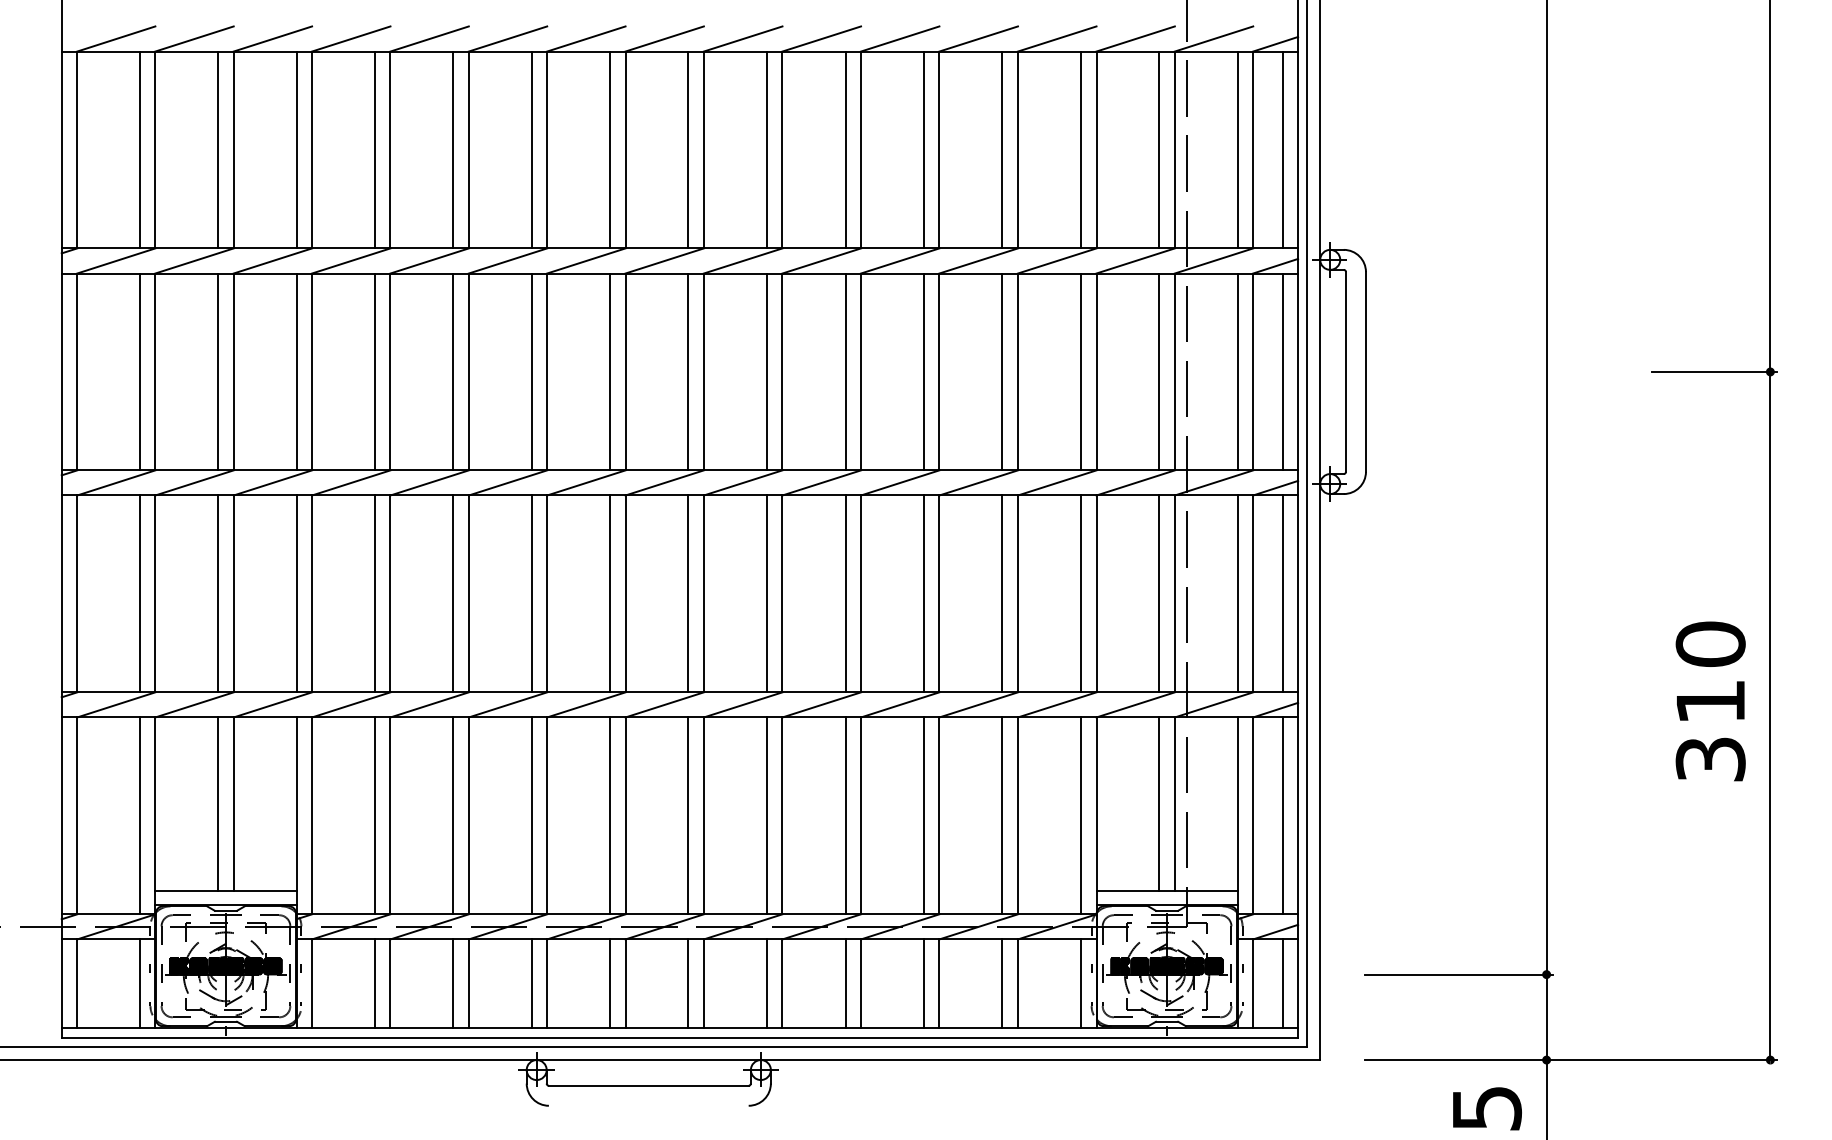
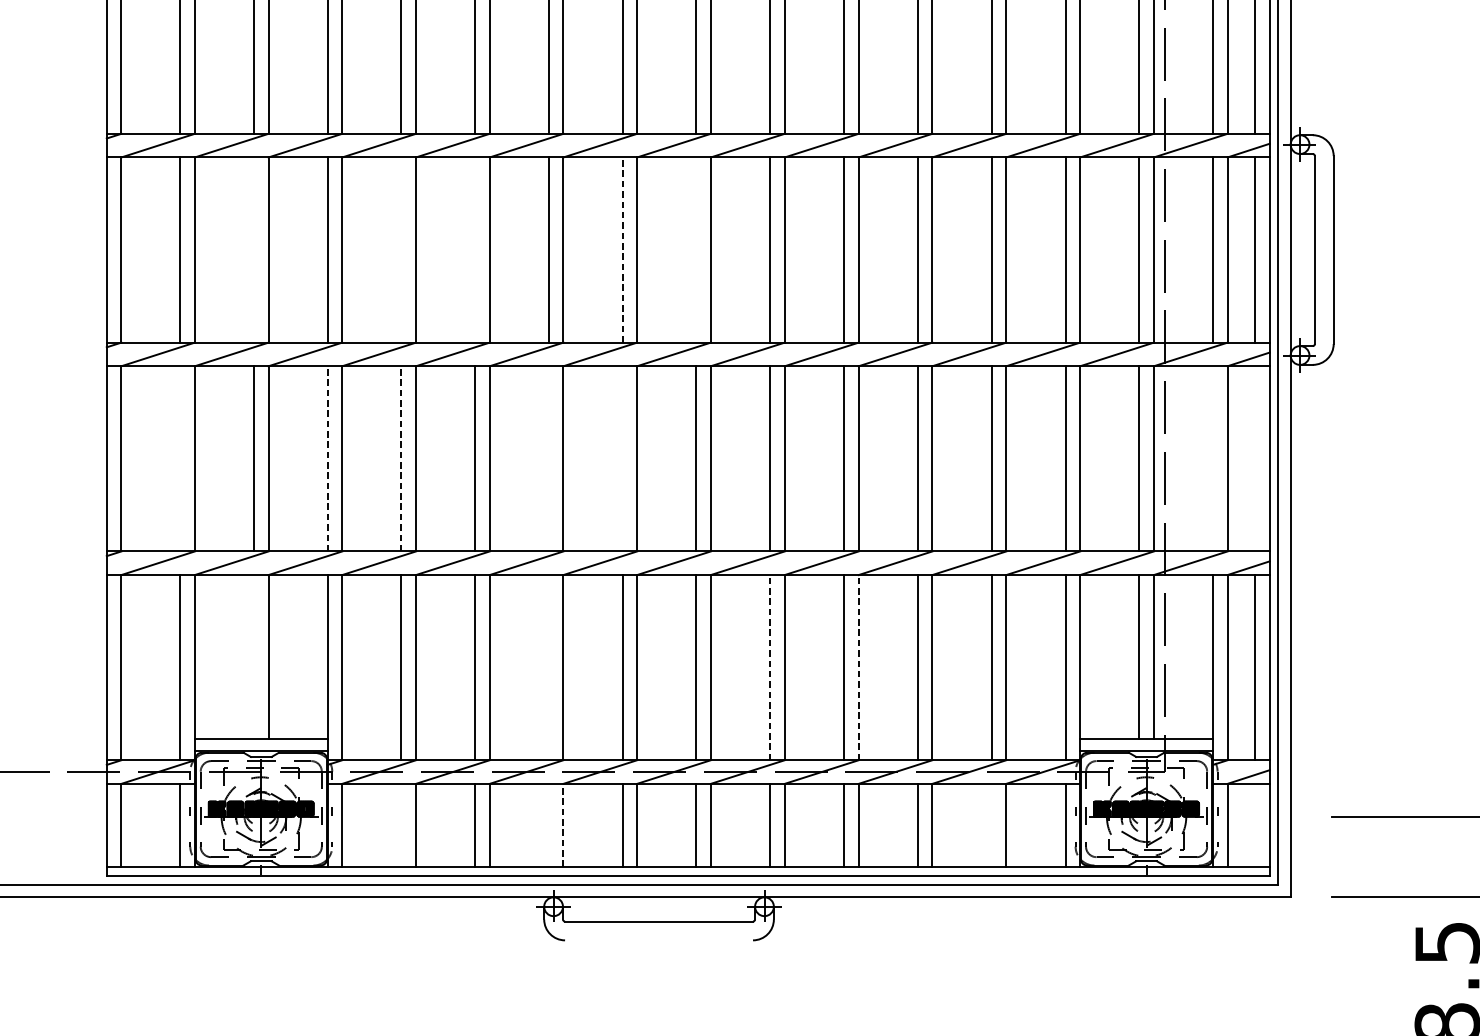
line: (218, 371) -> (254, 249), removed
line: (374, 371) -> (401, 249), removed
line: (453, 371) -> (475, 249), removed
line: (610, 371) -> (623, 249), solid -> dashed
line: (688, 371) -> (696, 249), removed
line: (139, 593) -> (179, 458), removed
line: (296, 593) -> (327, 458), solid -> dashed
line: (374, 593) -> (401, 458), solid -> dashed
line: (531, 593) -> (548, 458), removed
line: (610, 593) -> (623, 458), removed
line: (1237, 593) -> (1212, 458), removed
line: (1282, 593) -> (1255, 458), removed
line: (218, 804) -> (254, 656), removed
line: (531, 815) -> (548, 667), removed
line: (766, 815) -> (769, 667), solid -> dashed
line: (861, 815) -> (859, 667), solid -> dashed
line: (374, 983) -> (401, 825), removed
line: (531, 983) -> (548, 825), removed
line: (547, 983) -> (563, 825), solid -> dashed
line: (1002, 983) -> (991, 825), removed
line: (1282, 983) -> (1255, 825), removed

